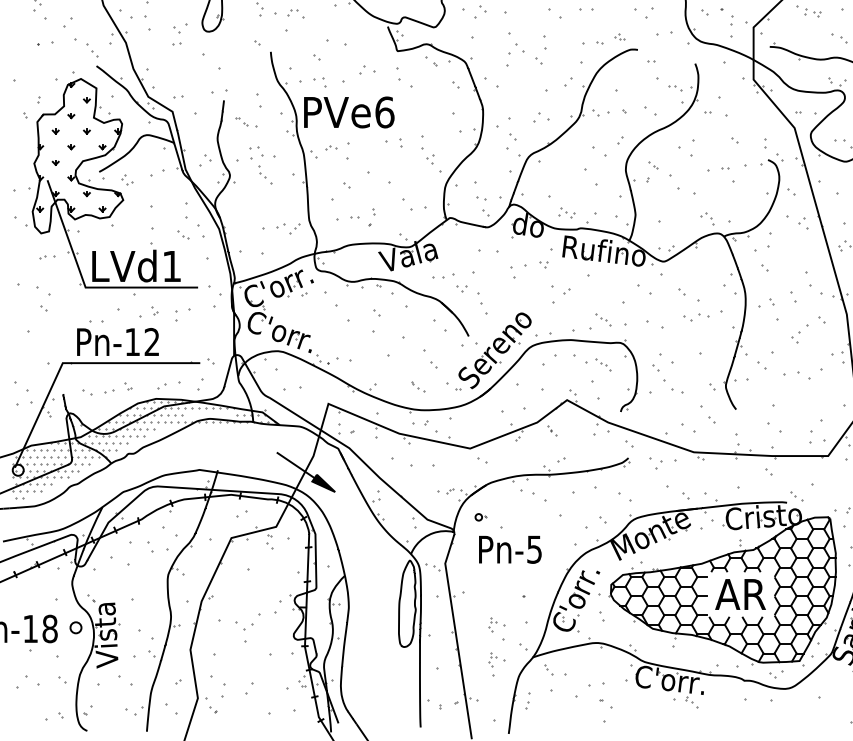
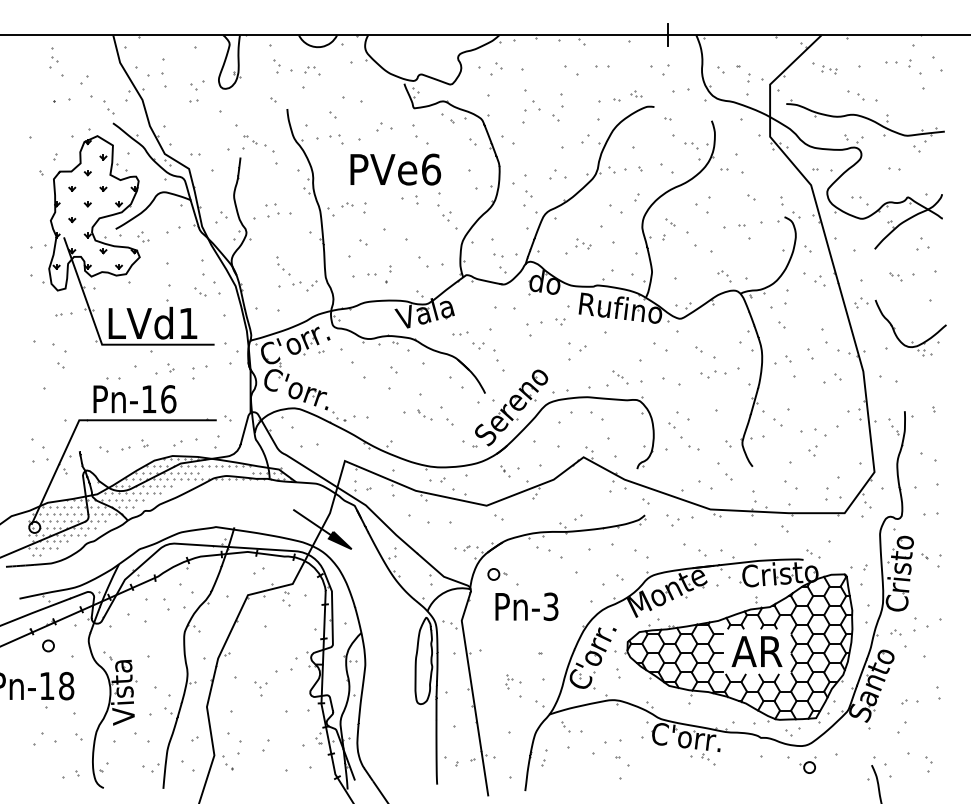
text: (349, 112) -> (395, 169), moved
part: (246, 122) -> (254, 140), moved
part: (348, 150) -> (364, 207), size x0.62
part: (266, 174) -> (283, 265), moved
part: (567, 212) -> (583, 243), moved
part: (444, 276) -> (460, 333), size x0.71
part: (796, 337) -> (812, 450), moved
text: (152, 342) -> (168, 399), Pn-12 -> Pn-16
part: (604, 365) -> (620, 422), removed
part: (418, 386) -> (424, 414), moved
part: (553, 431) -> (505, 471), moved
part: (481, 517) -> (497, 574), size x1.67
text: (535, 549) -> (551, 606), Pn-5 -> Pn-3
part: (76, 627) -> (48, 645), moved
part: (244, 631) -> (260, 688), size x0.71
part: (497, 659) -> (513, 716), removed
part: (791, 707) -> (807, 764), added

